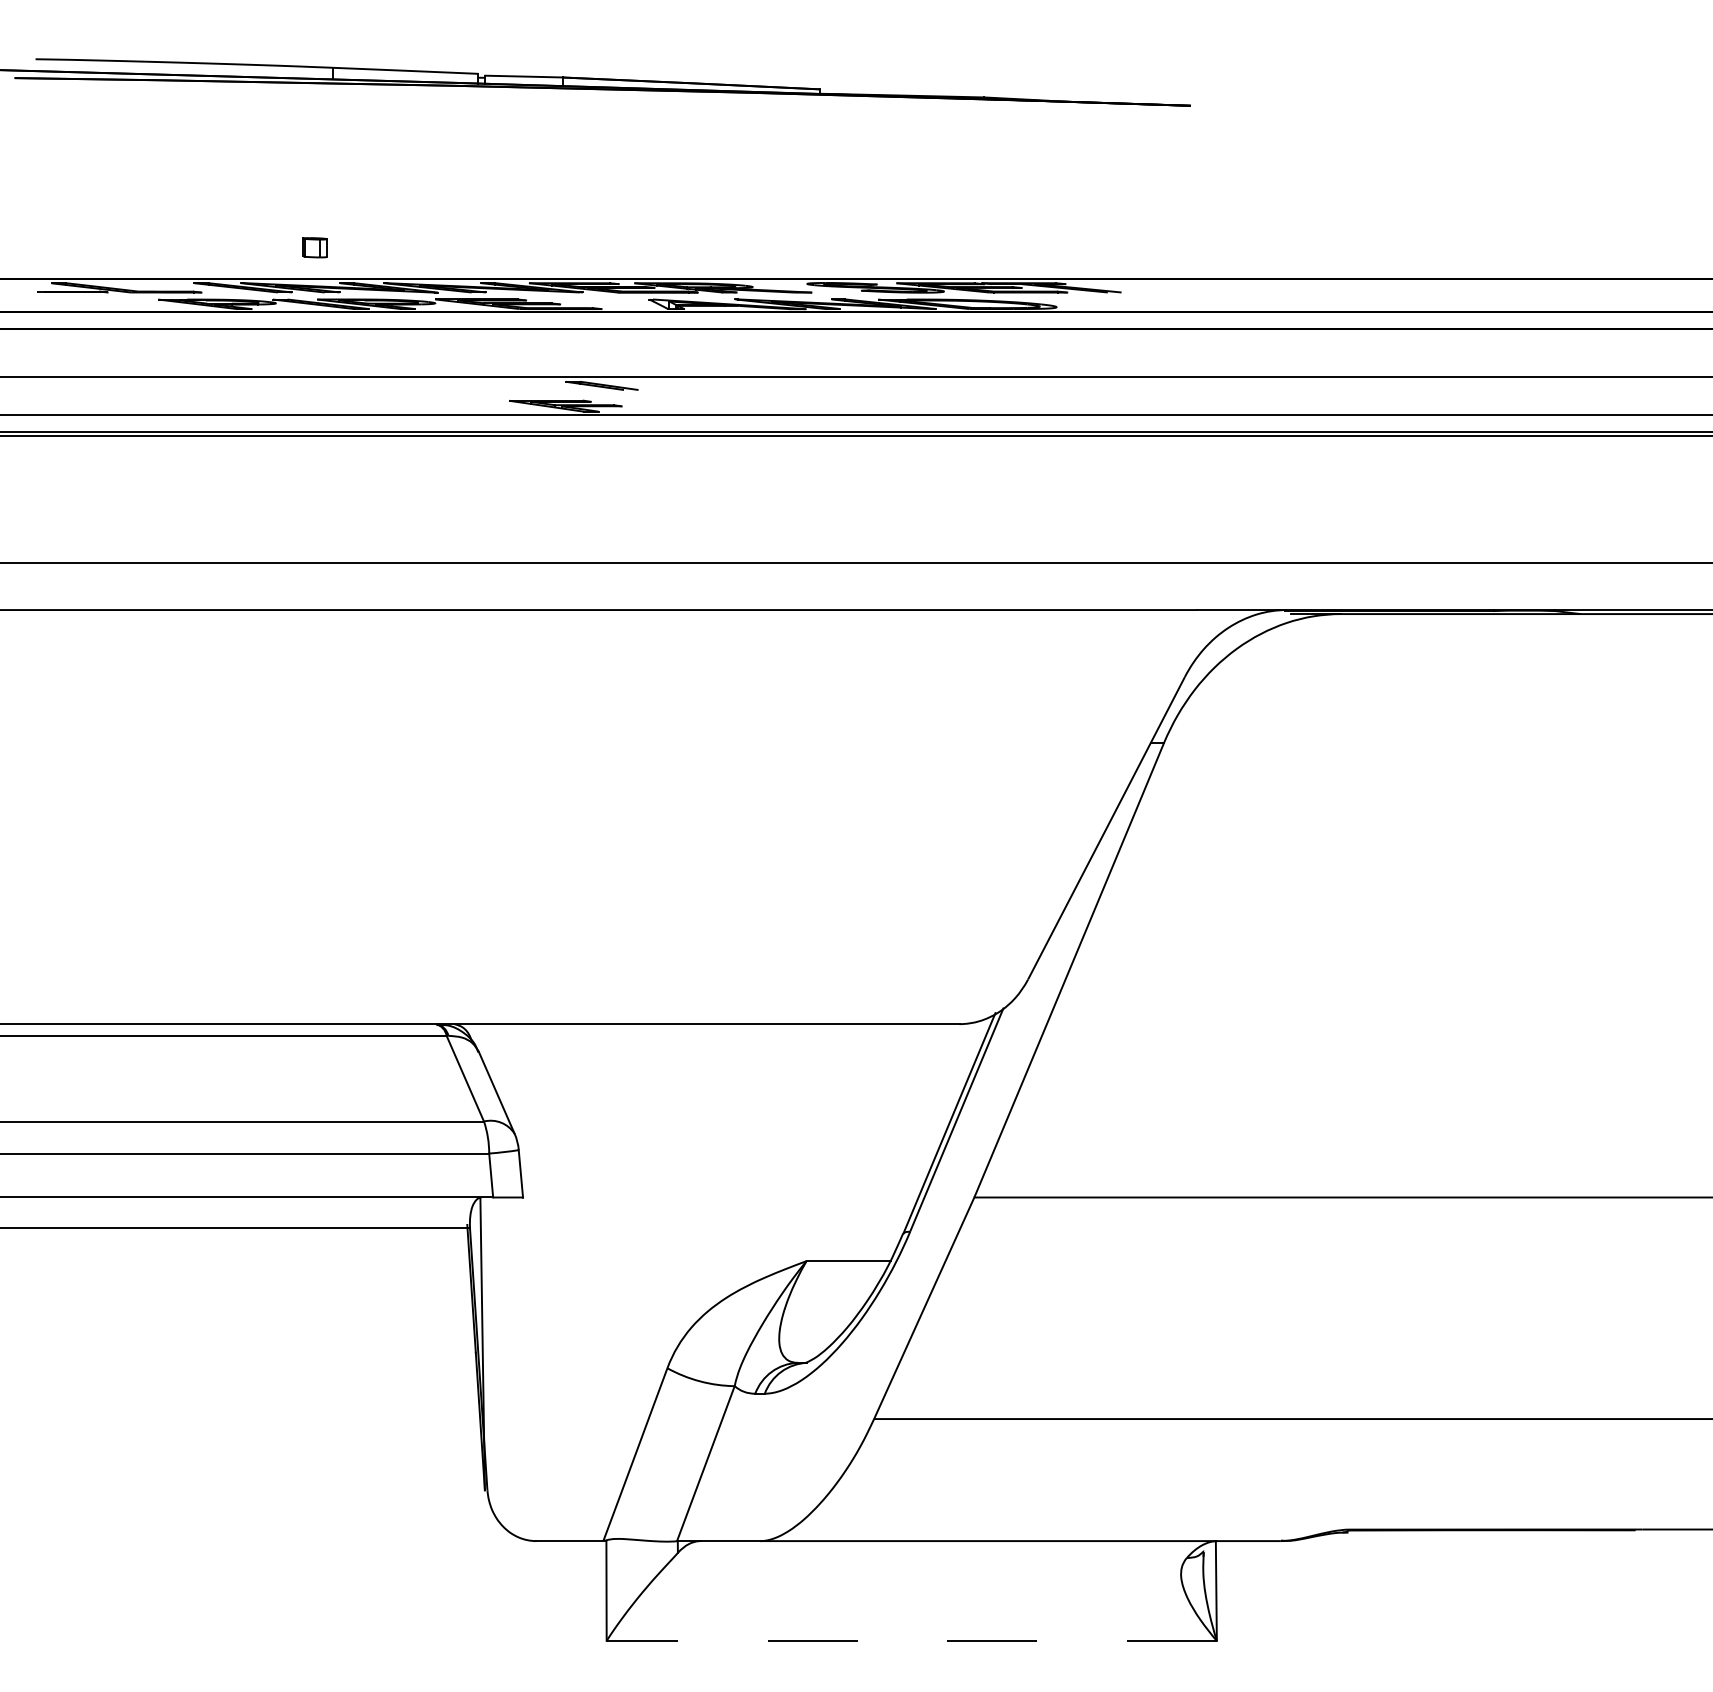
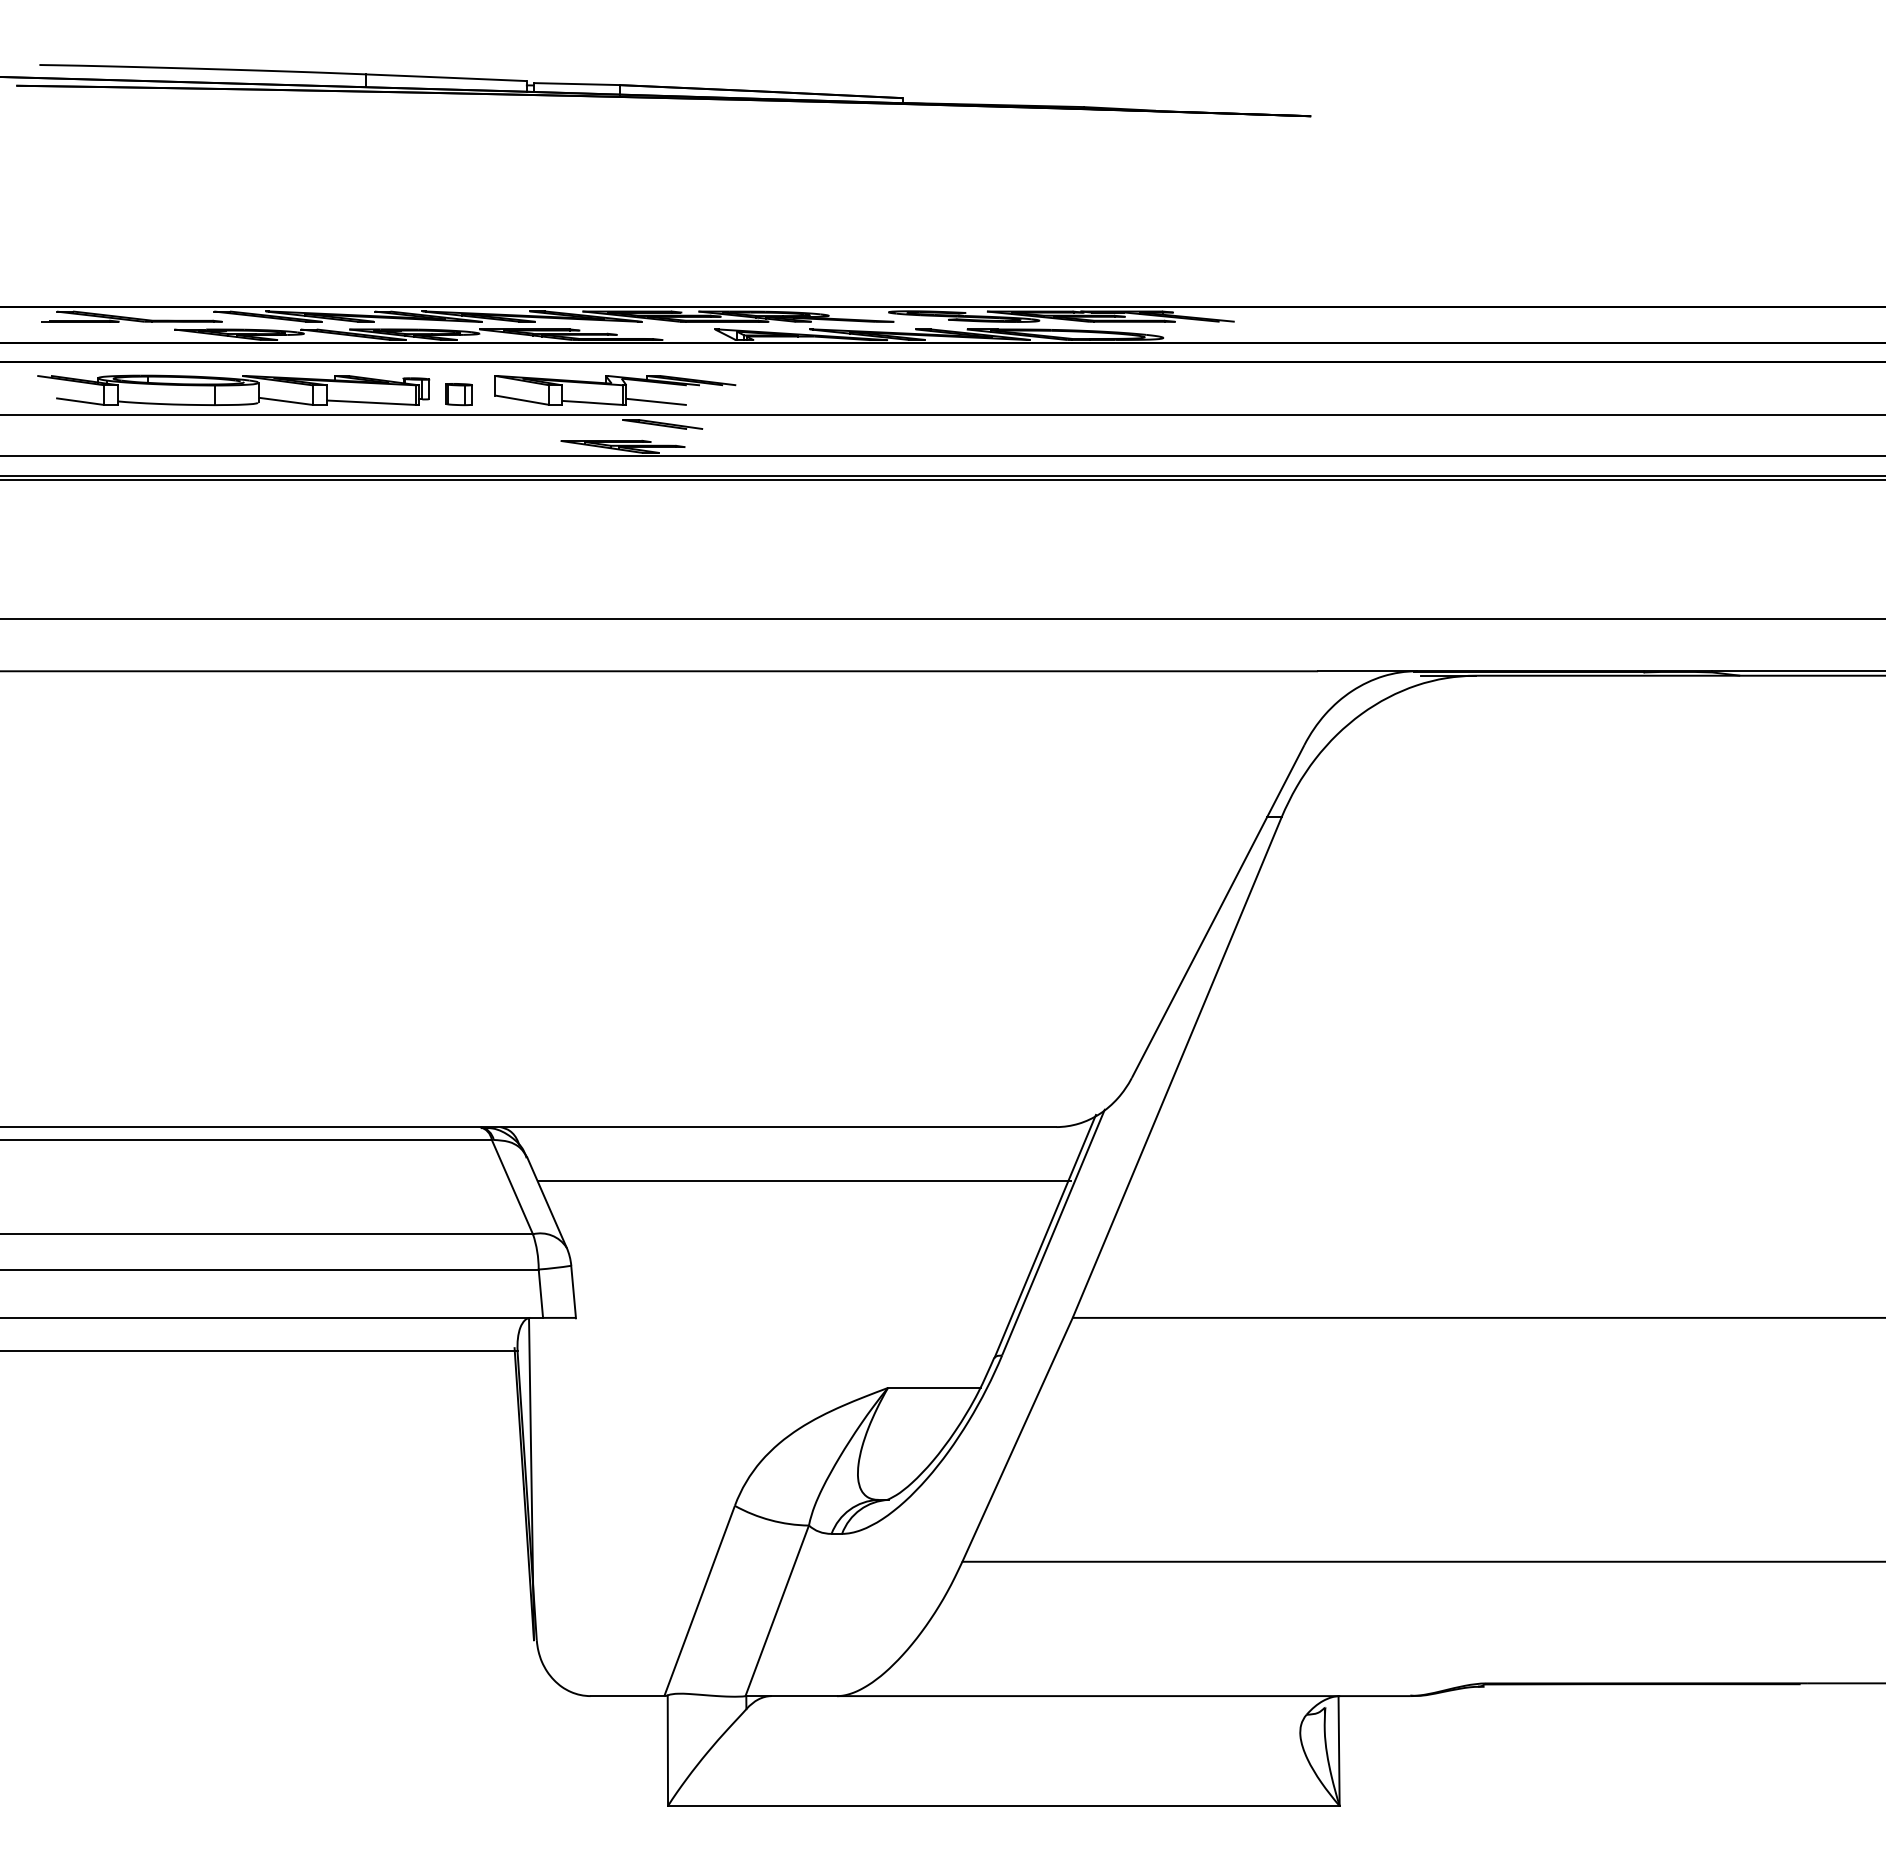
part: (314, 247) -> (458, 394), moved
part: (211, 354) -> (233, 389), added
part: (558, 354) -> (615, 390), added
line: (730, 1072) -> (804, 1180), added
line: (911, 1641) -> (1003, 1806), dashed -> solid

